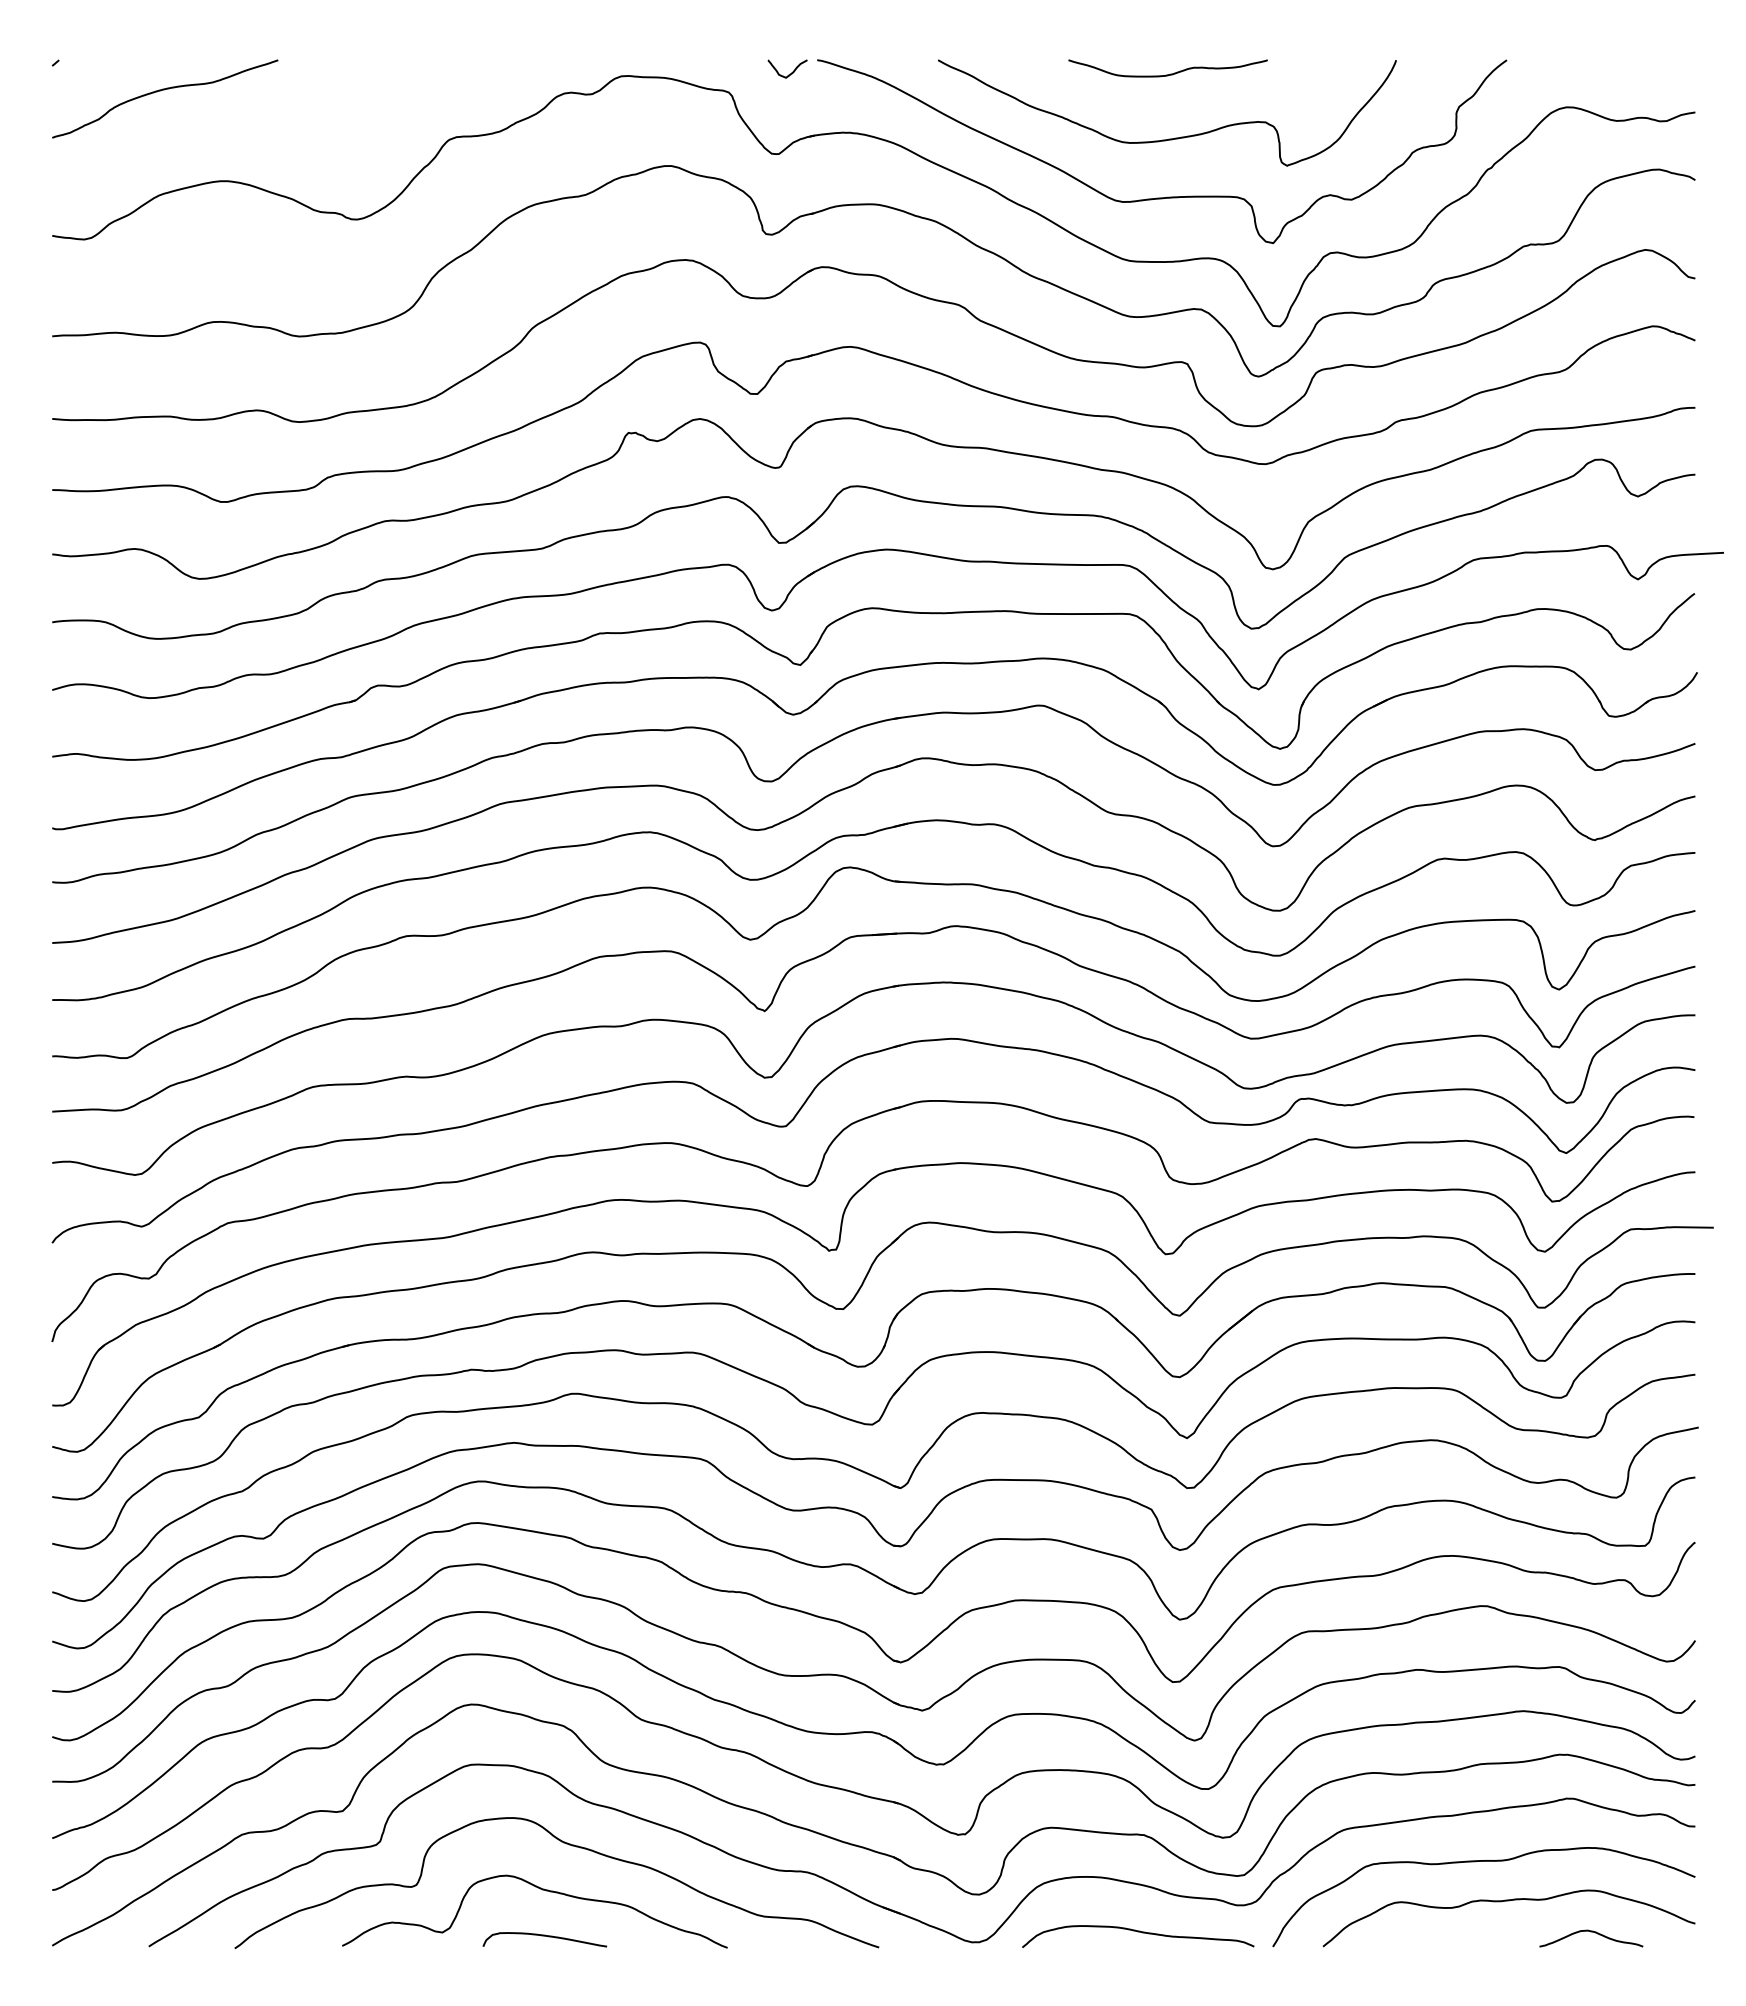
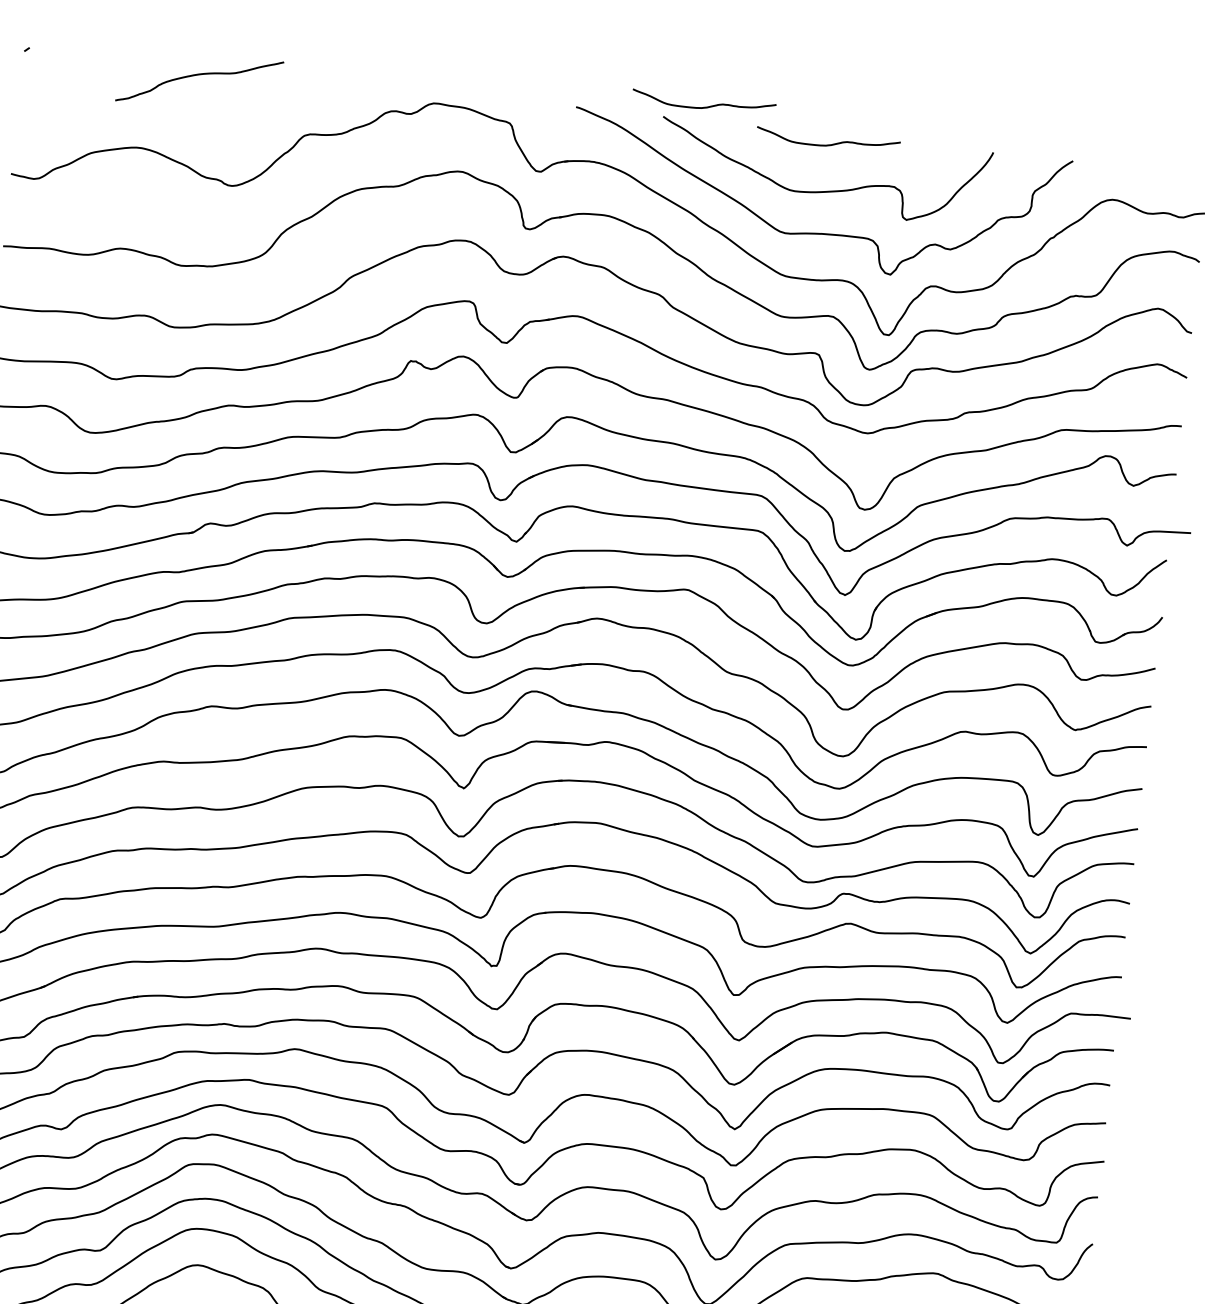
curve: (994, 40) -> (705, 106), added
curve: (791, 72) -> (556, 113), removed
curve: (164, 90) -> (199, 75), moved

